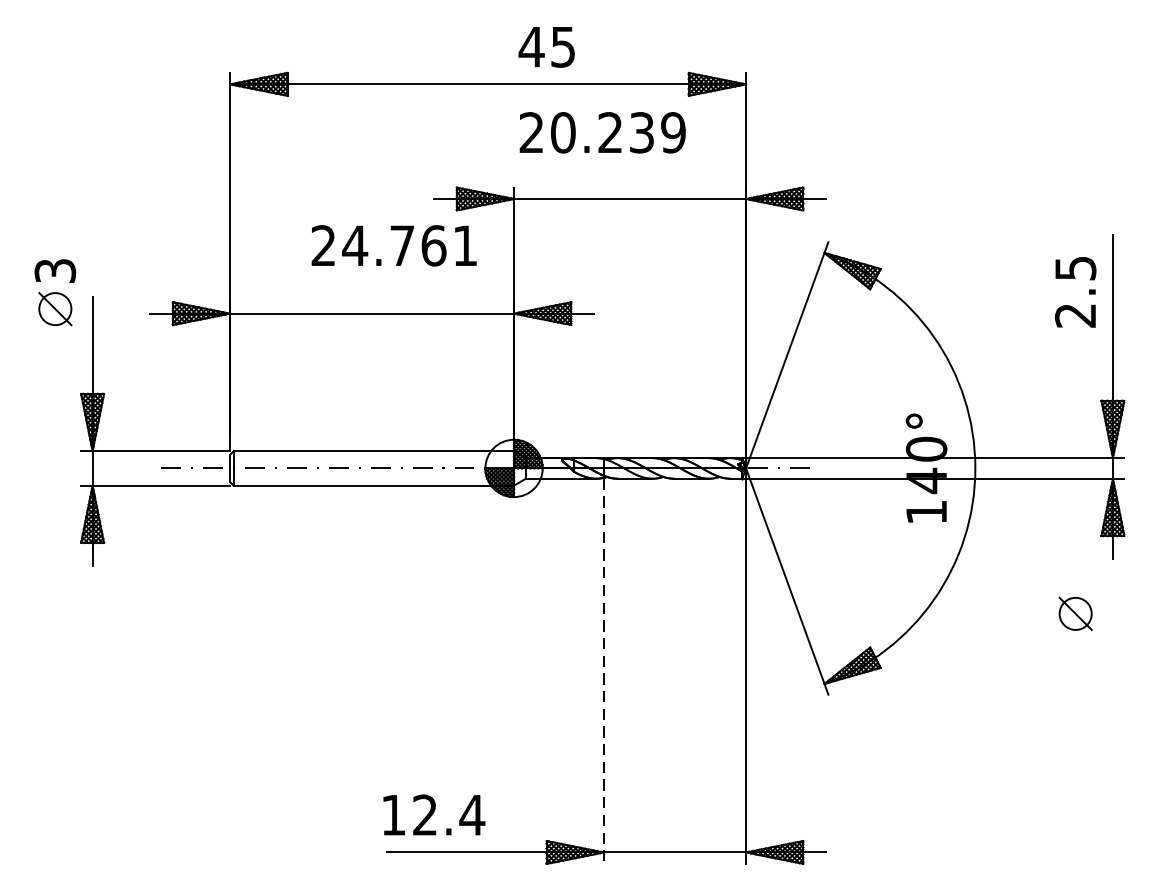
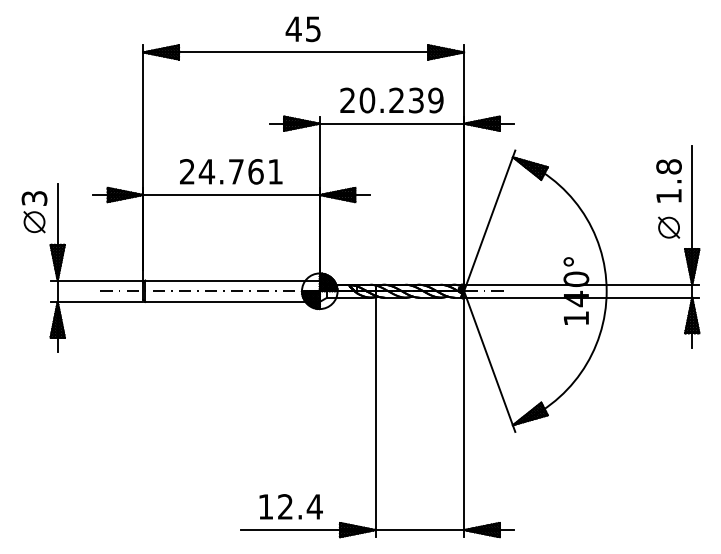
text: (545, 47) -> (302, 29), moved
text: (602, 132) -> (391, 100), moved
text: (394, 245) -> (231, 171), moved
text: (1074, 291) -> (668, 181), 2.5 -> 1.8
part: (55, 293) -> (34, 212), moved
part: (1076, 613) -> (669, 227), moved
line: (603, 671) -> (375, 417), dashed -> solid
text: (433, 814) -> (290, 506), moved

